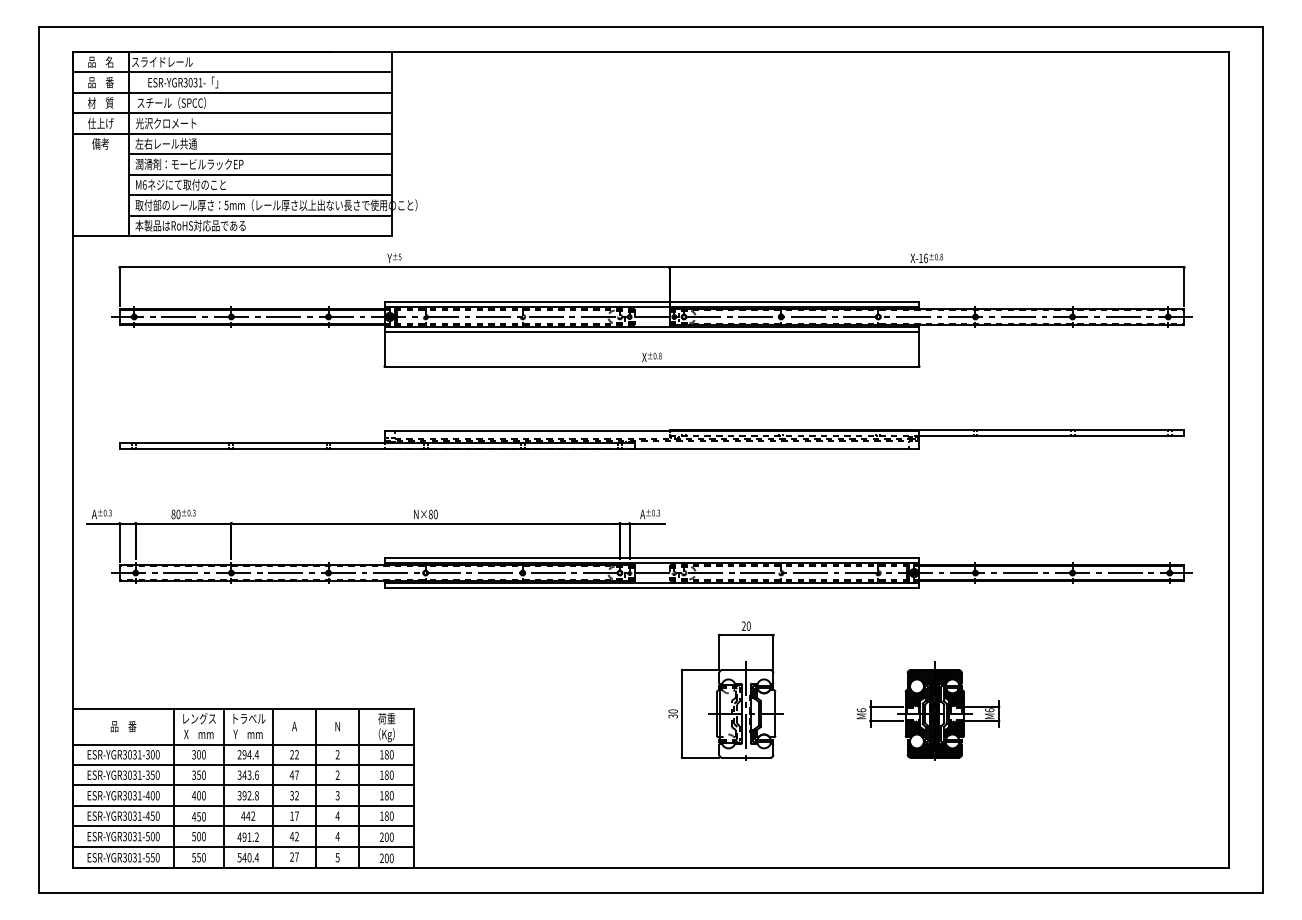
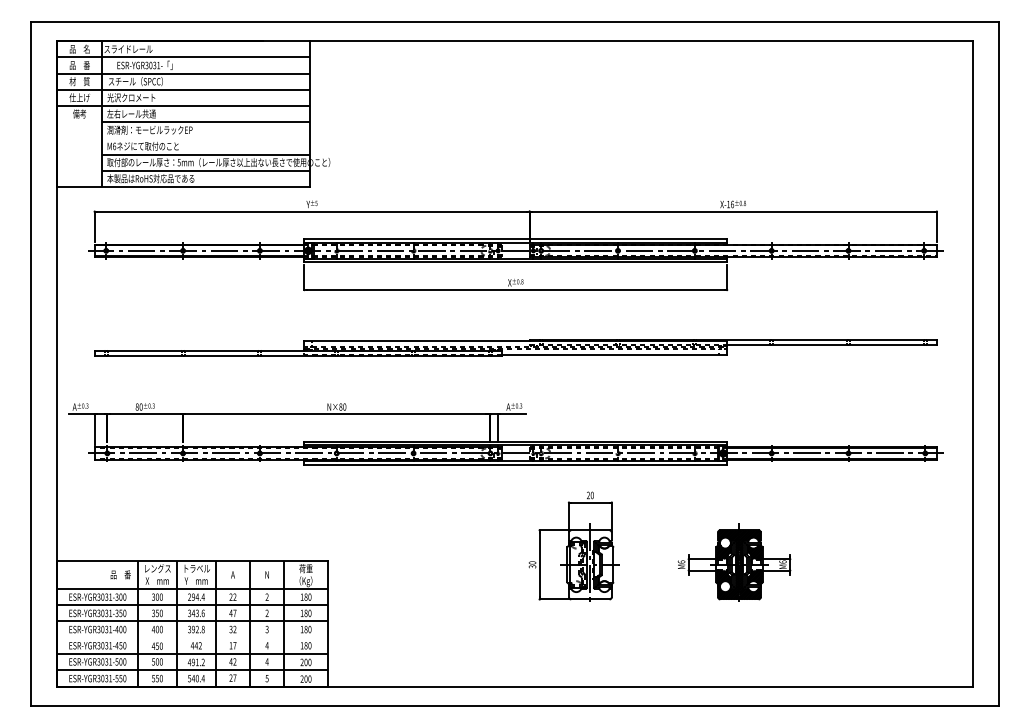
line: (261, 174) -> (206, 138), removed
text: (123, 726) -> (120, 574), moved
line: (243, 805) -> (192, 637), removed

